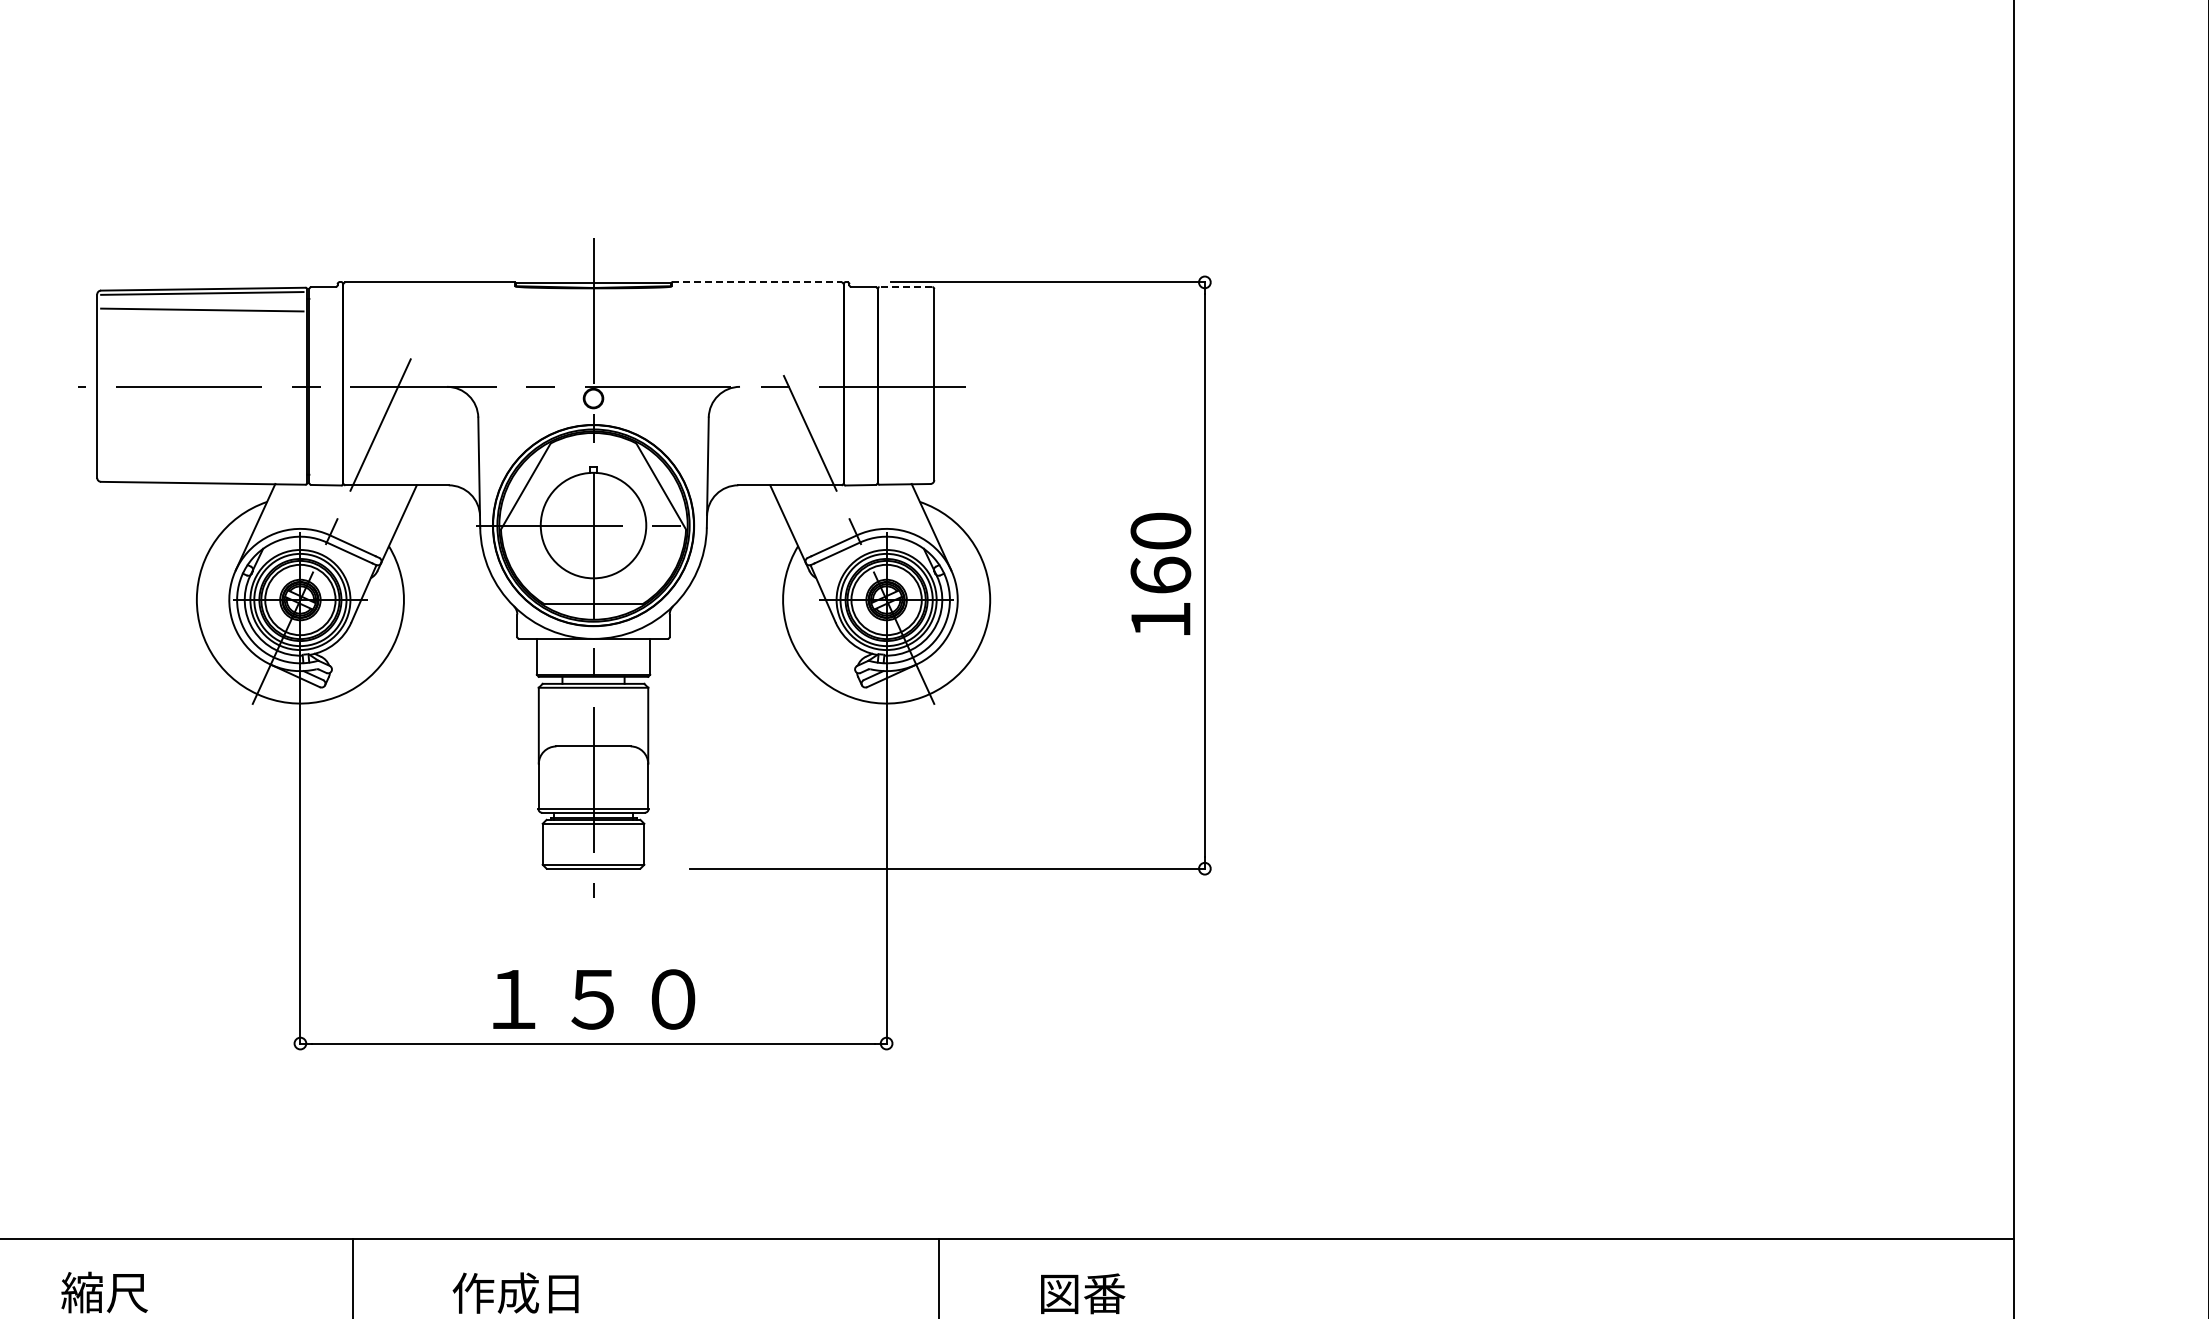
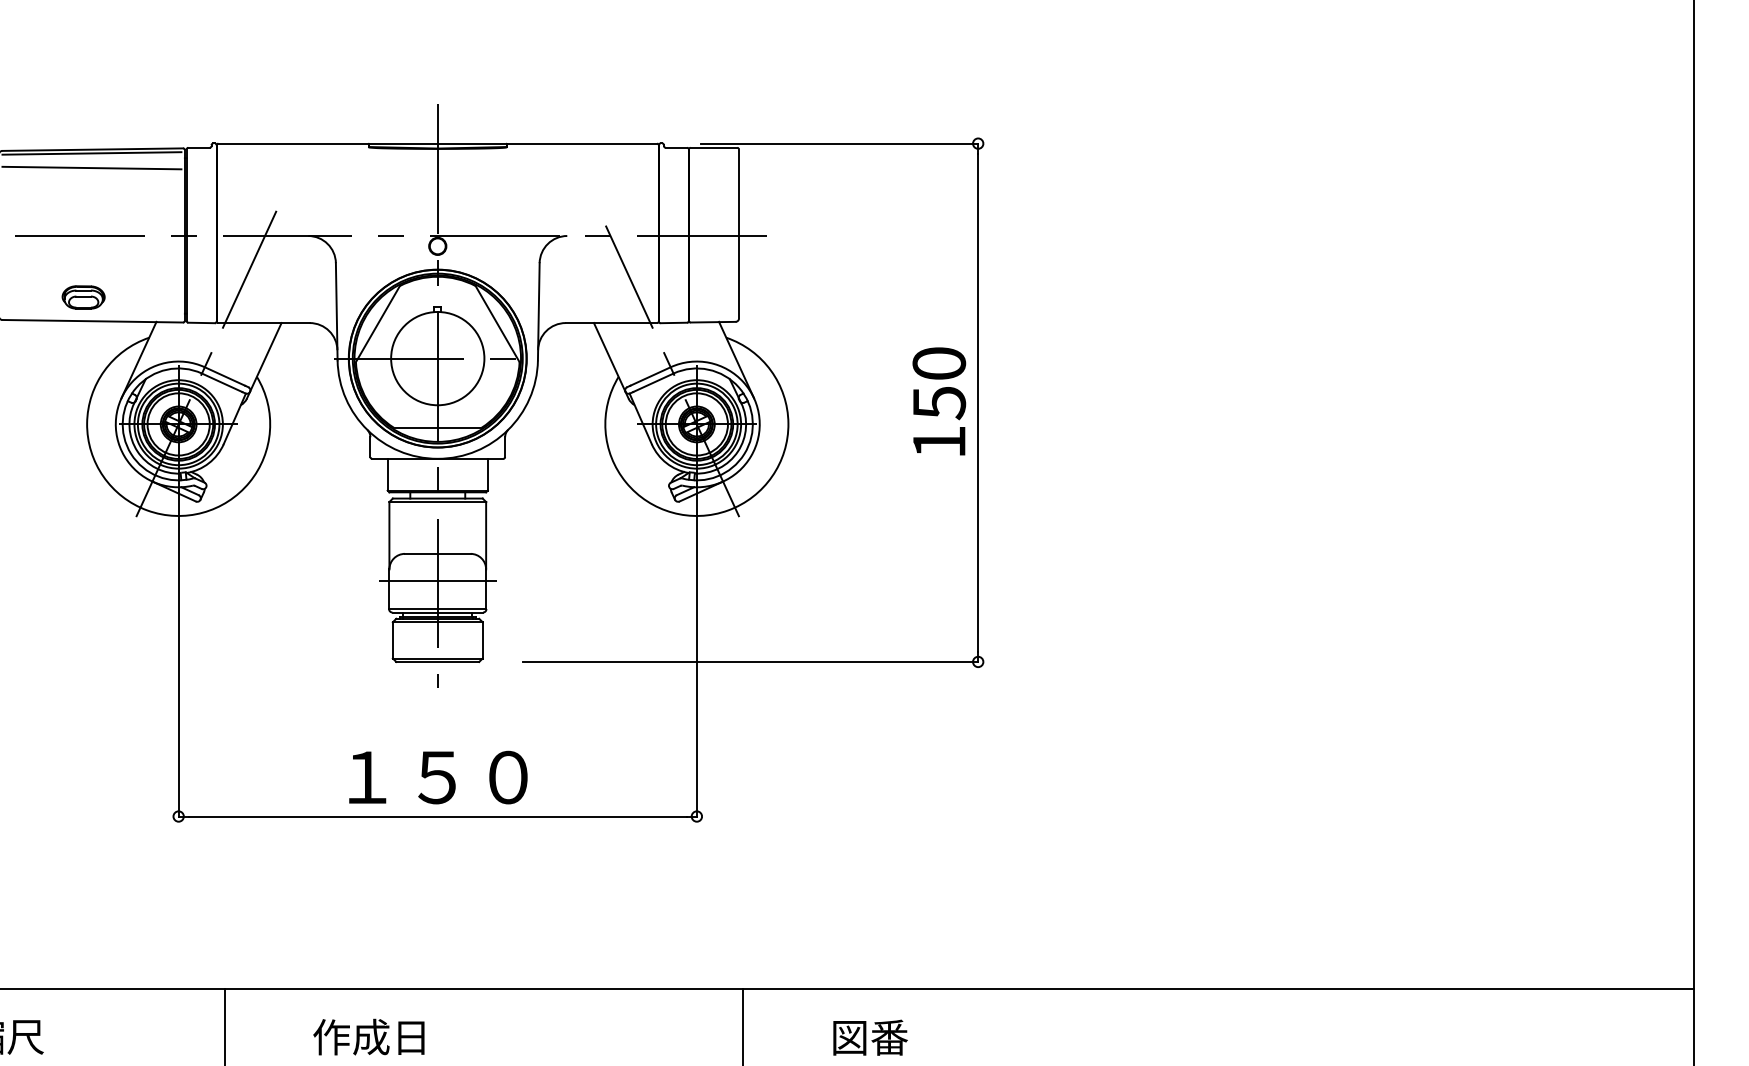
line: (756, 282) -> (581, 143), dashed -> solid
line: (905, 287) -> (713, 148), dashed -> solid
part: (192, 455) -> (83, 296), added
text: (1160, 575) -> (938, 402), 160 -> 150
line: (593, 777) -> (437, 581), added

